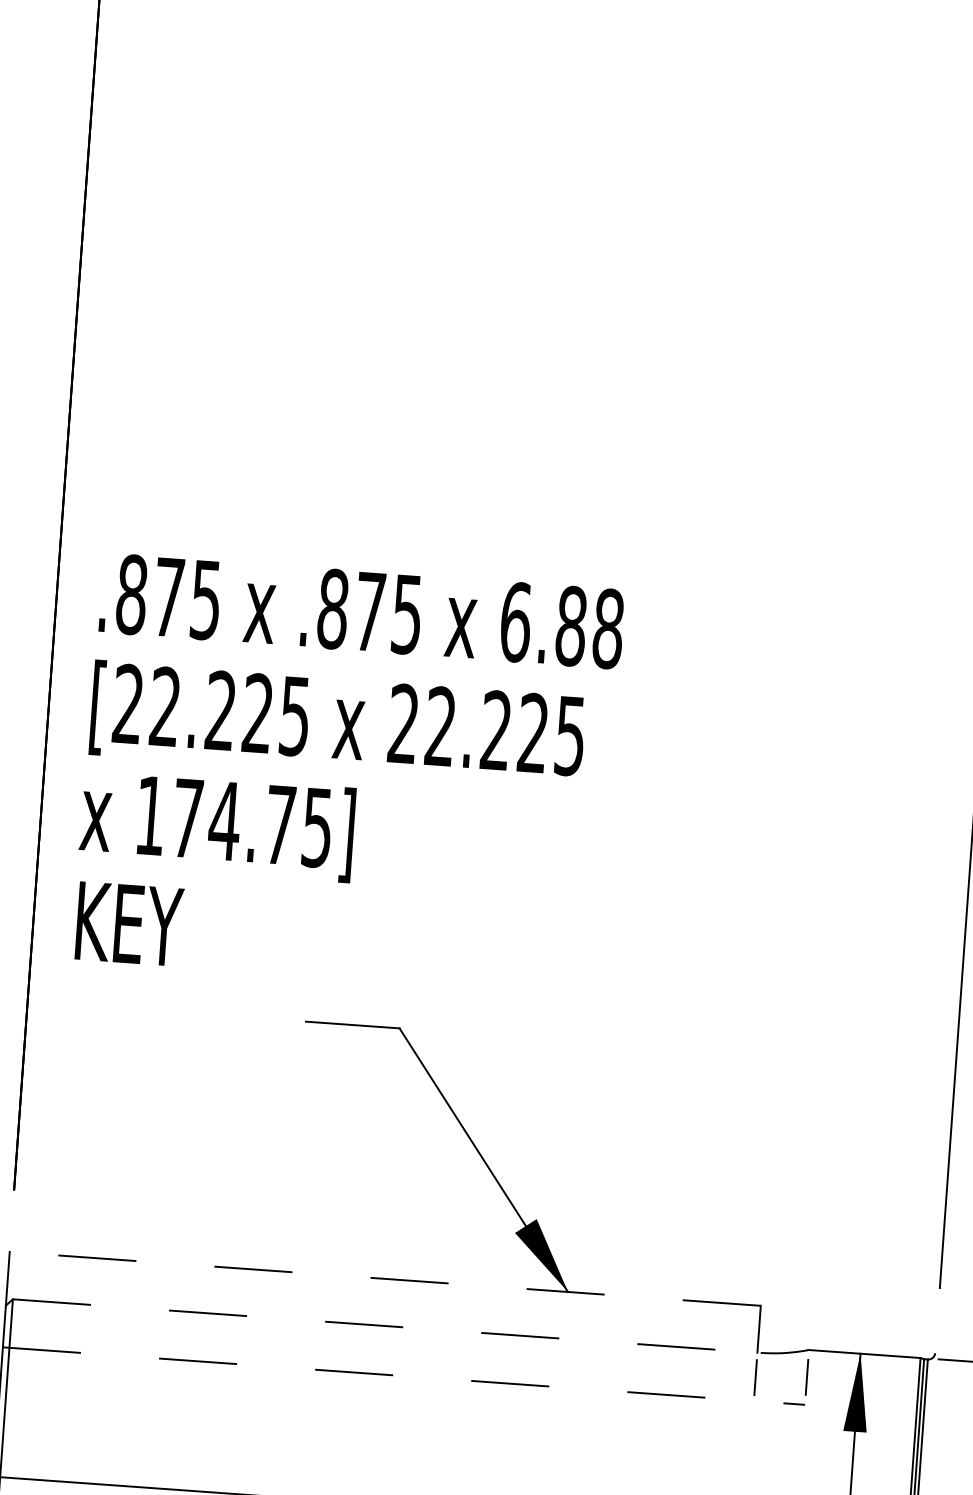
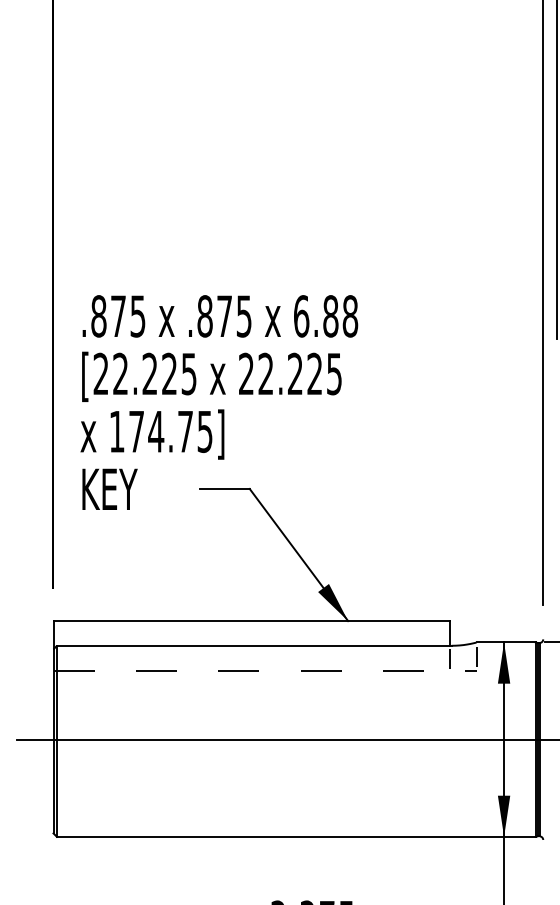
text: (348, 774) -> (219, 402), moved
line: (384, 1279) -> (251, 621), dashed -> solid
line: (387, 1325) -> (254, 645), dashed -> solid

